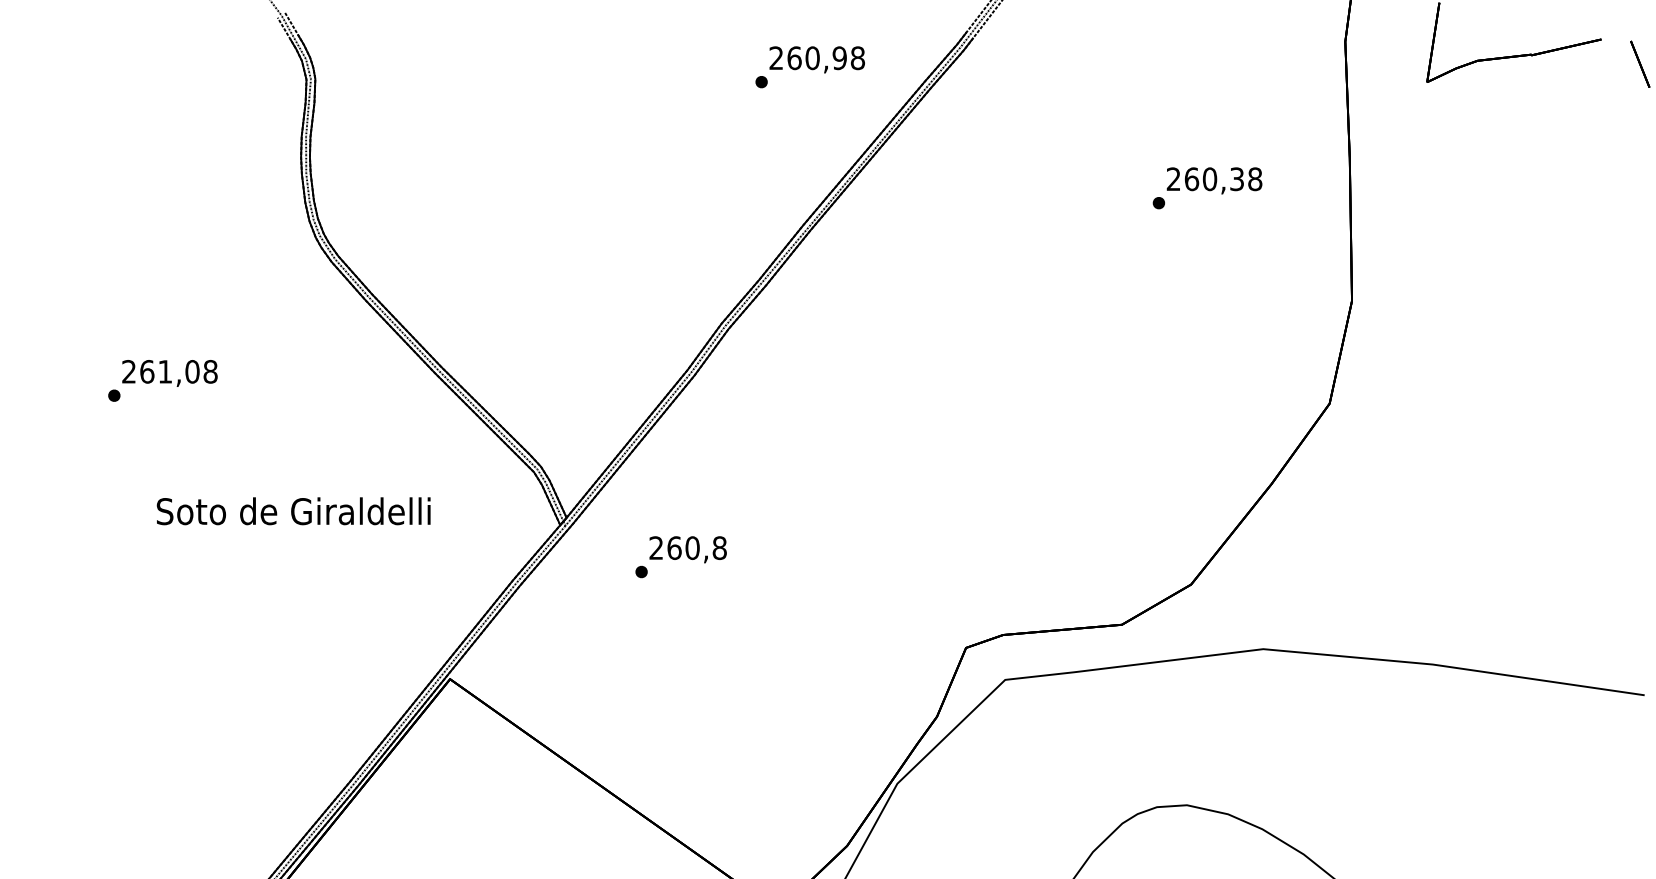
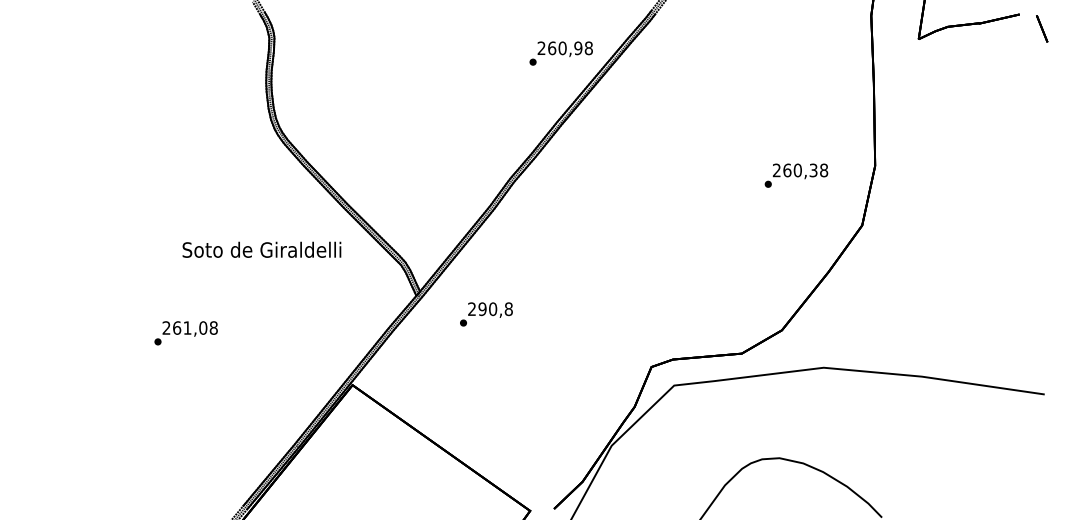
text: (808, 67) -> (560, 53), moved
text: (1207, 187) -> (796, 175), moved
text: (161, 381) -> (185, 333), moved
text: (292, 510) -> (261, 249), moved
text: (674, 548) -> (482, 309), 260,8 -> 290,8

